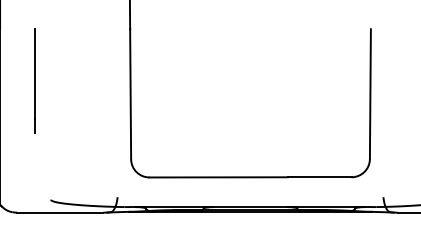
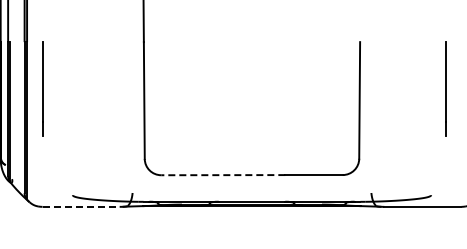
line: (33, 80) -> (42, 88), moved
line: (217, 177) -> (222, 175), solid -> dashed
line: (60, 212) -> (81, 206), solid -> dashed

